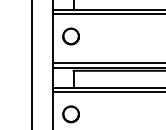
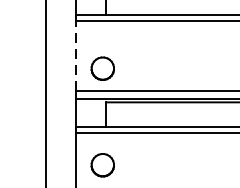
part: (70, 36) -> (101, 68), moved
line: (52, 38) -> (75, 55), solid -> dashed

